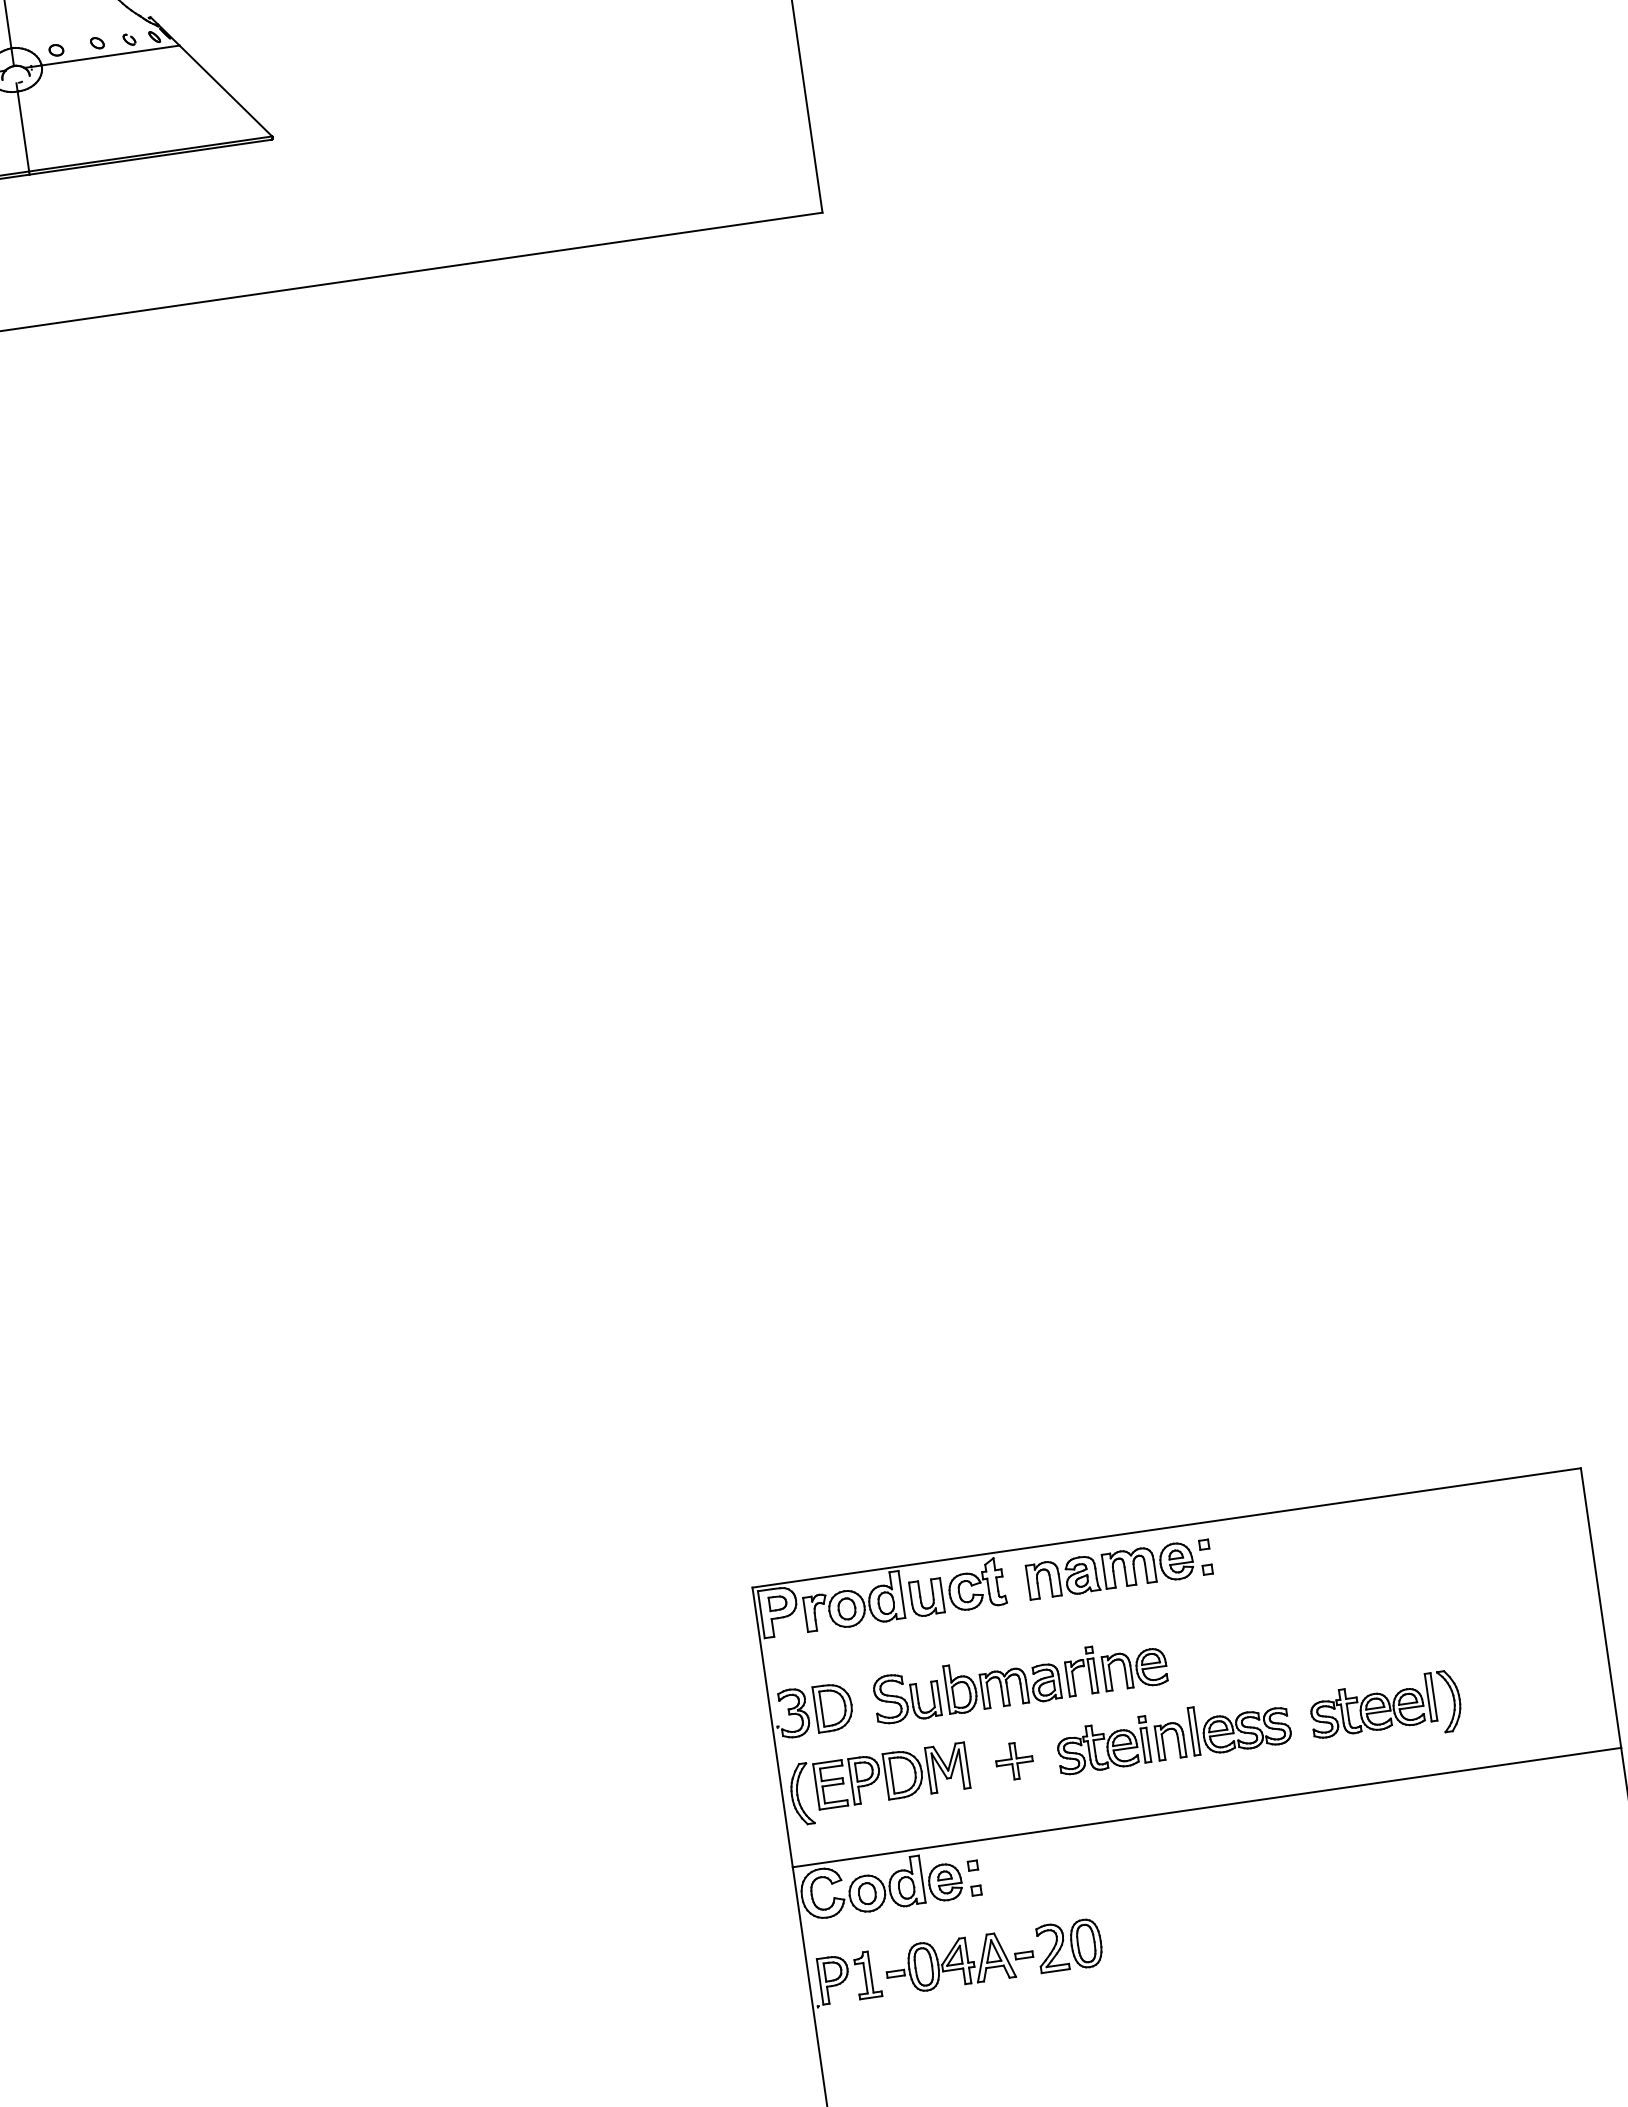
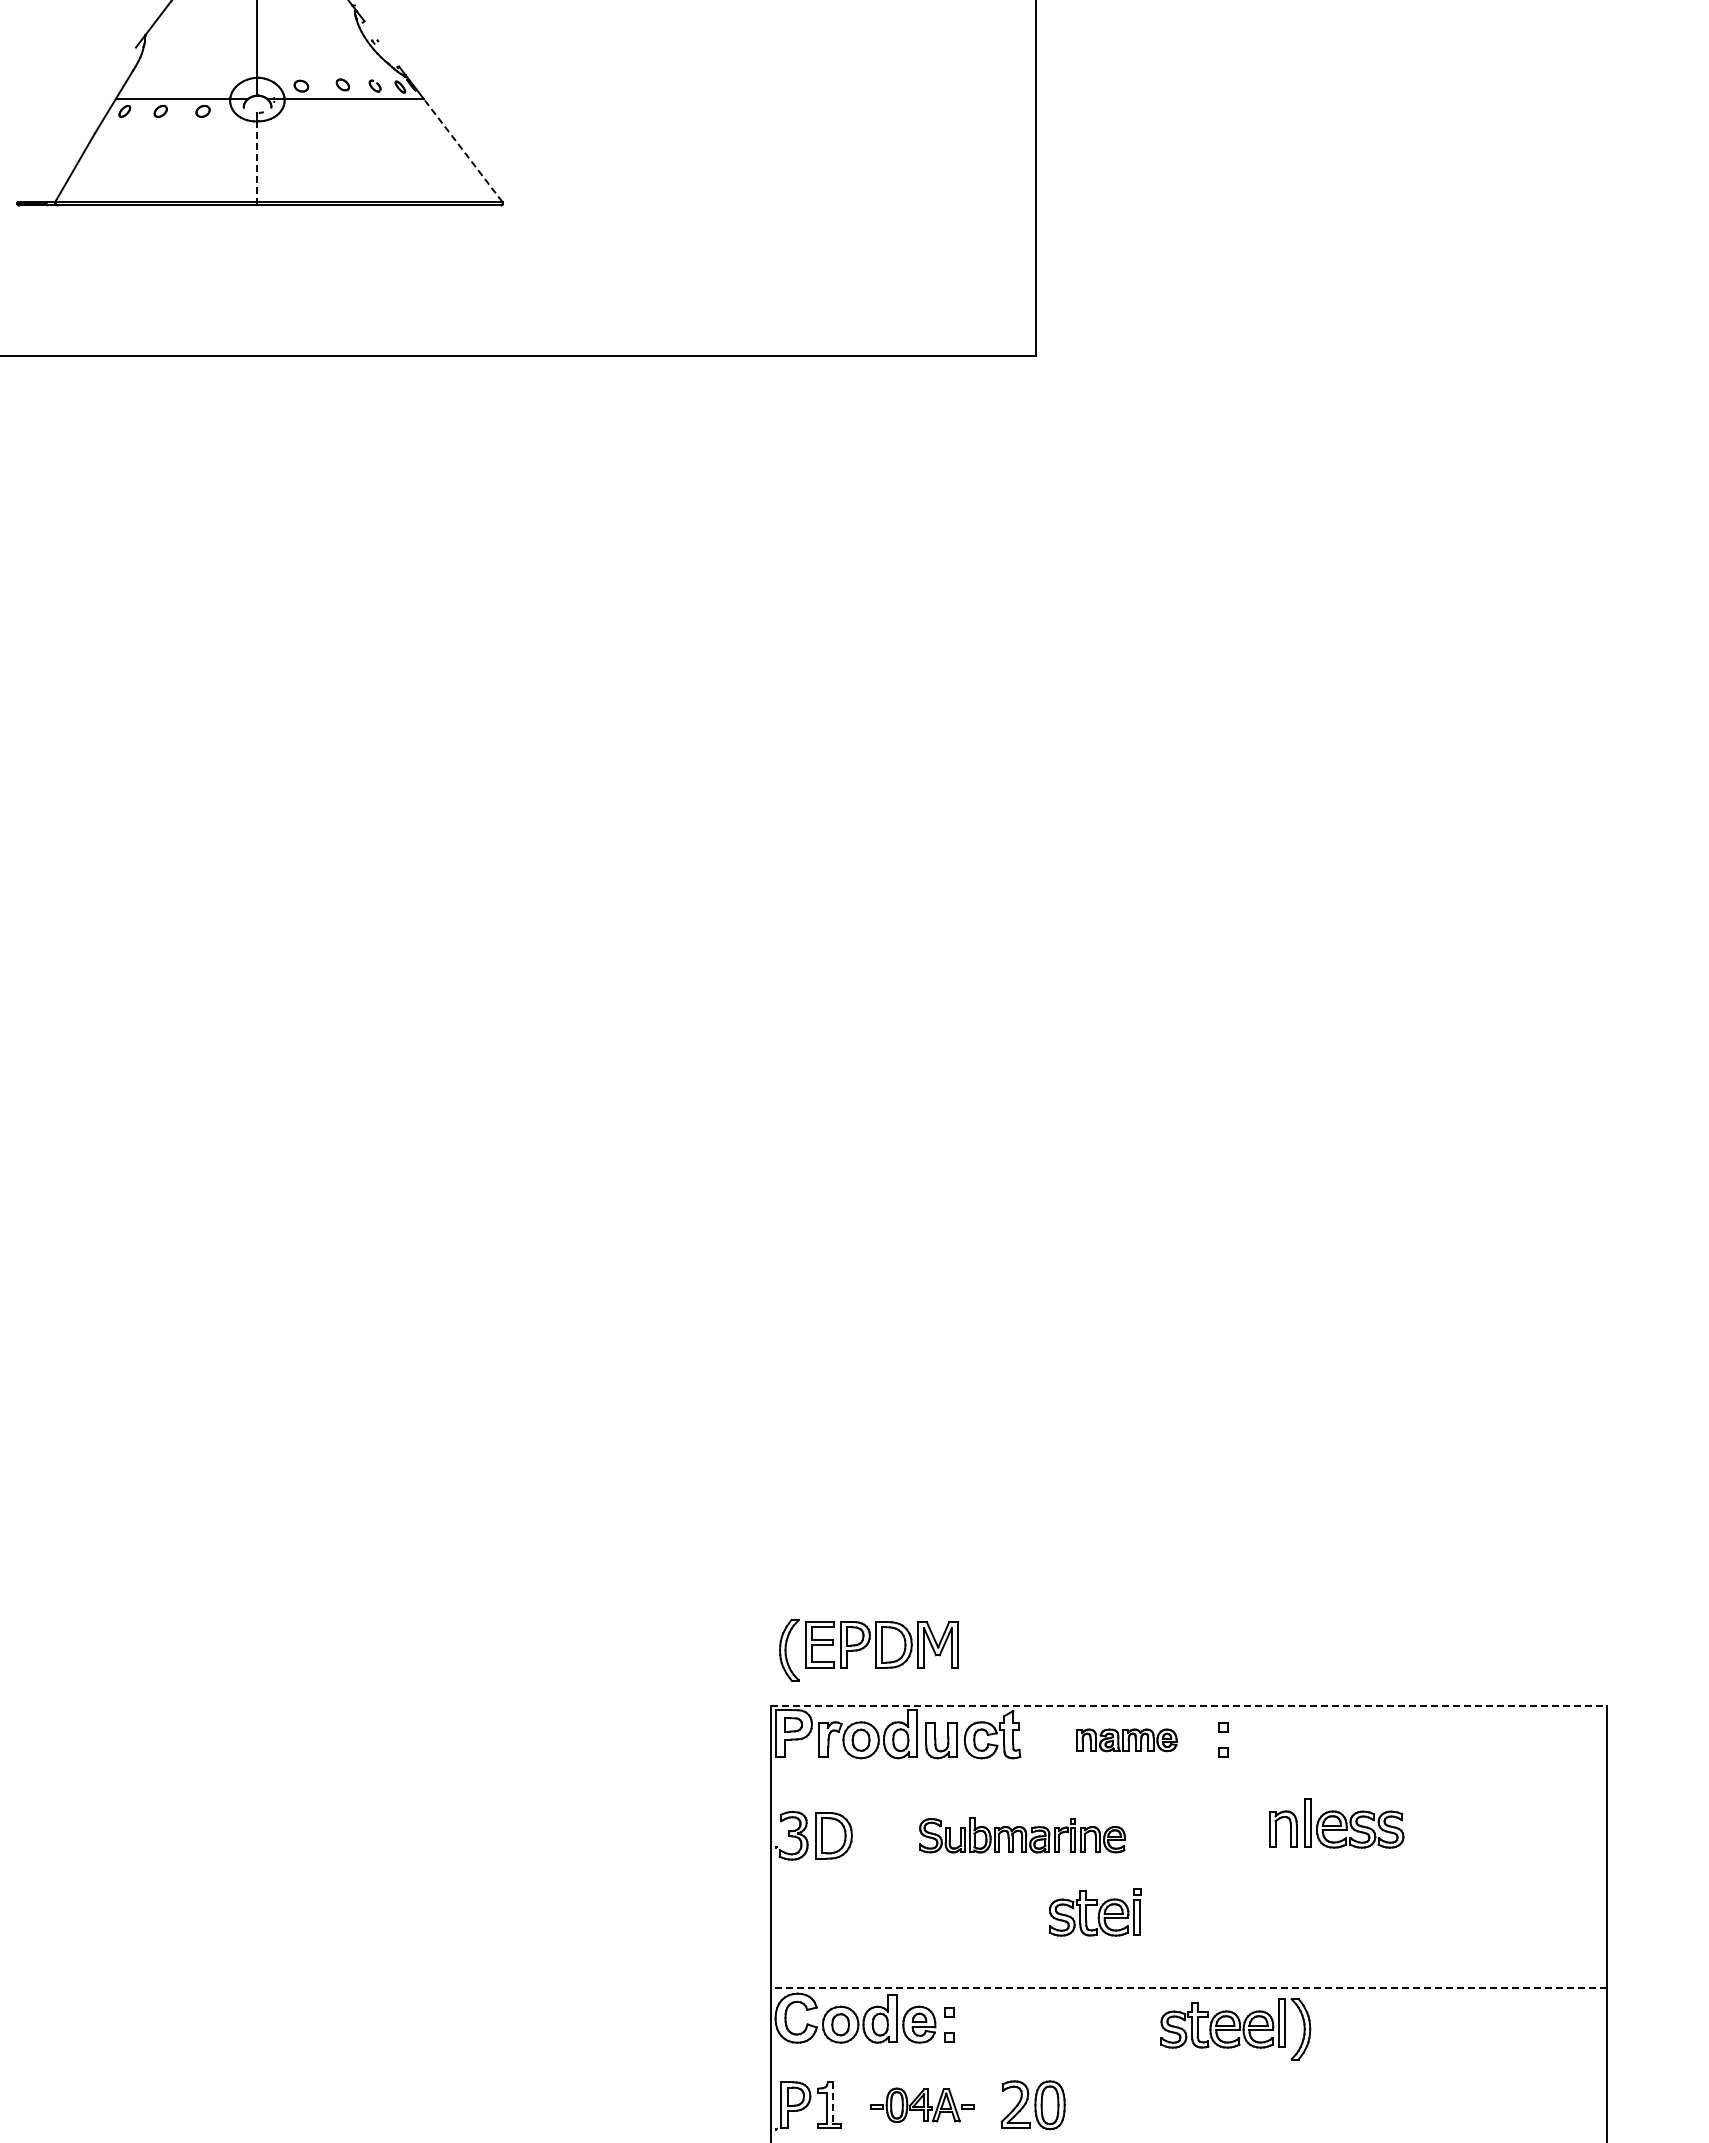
line: (226, 90) -> (463, 150), solid -> dashed
line: (23, 132) -> (257, 162), solid -> dashed
line: (1167, 1527) -> (1189, 1705), solid -> dashed
part: (1109, 1571) -> (1126, 1740), size x0.6
part: (1020, 1680) -> (1022, 1835), size x0.7
part: (1385, 1709) -> (1235, 2028), moved
part: (1222, 1727) -> (1336, 1823), moved
part: (1013, 1761) -> (1004, 1914), removed
part: (879, 1782) -> (868, 1649), moved
line: (1206, 1808) -> (1188, 1988), solid -> dashed
part: (959, 1961) -> (922, 2105), size x0.7
line: (870, 1971) -> (832, 2102), solid -> dashed

